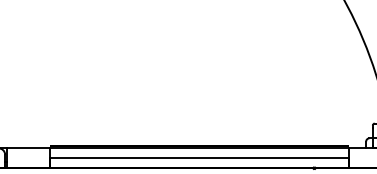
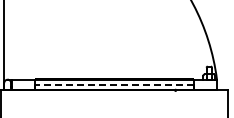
line: (199, 159) -> (114, 85), solid -> dashed

